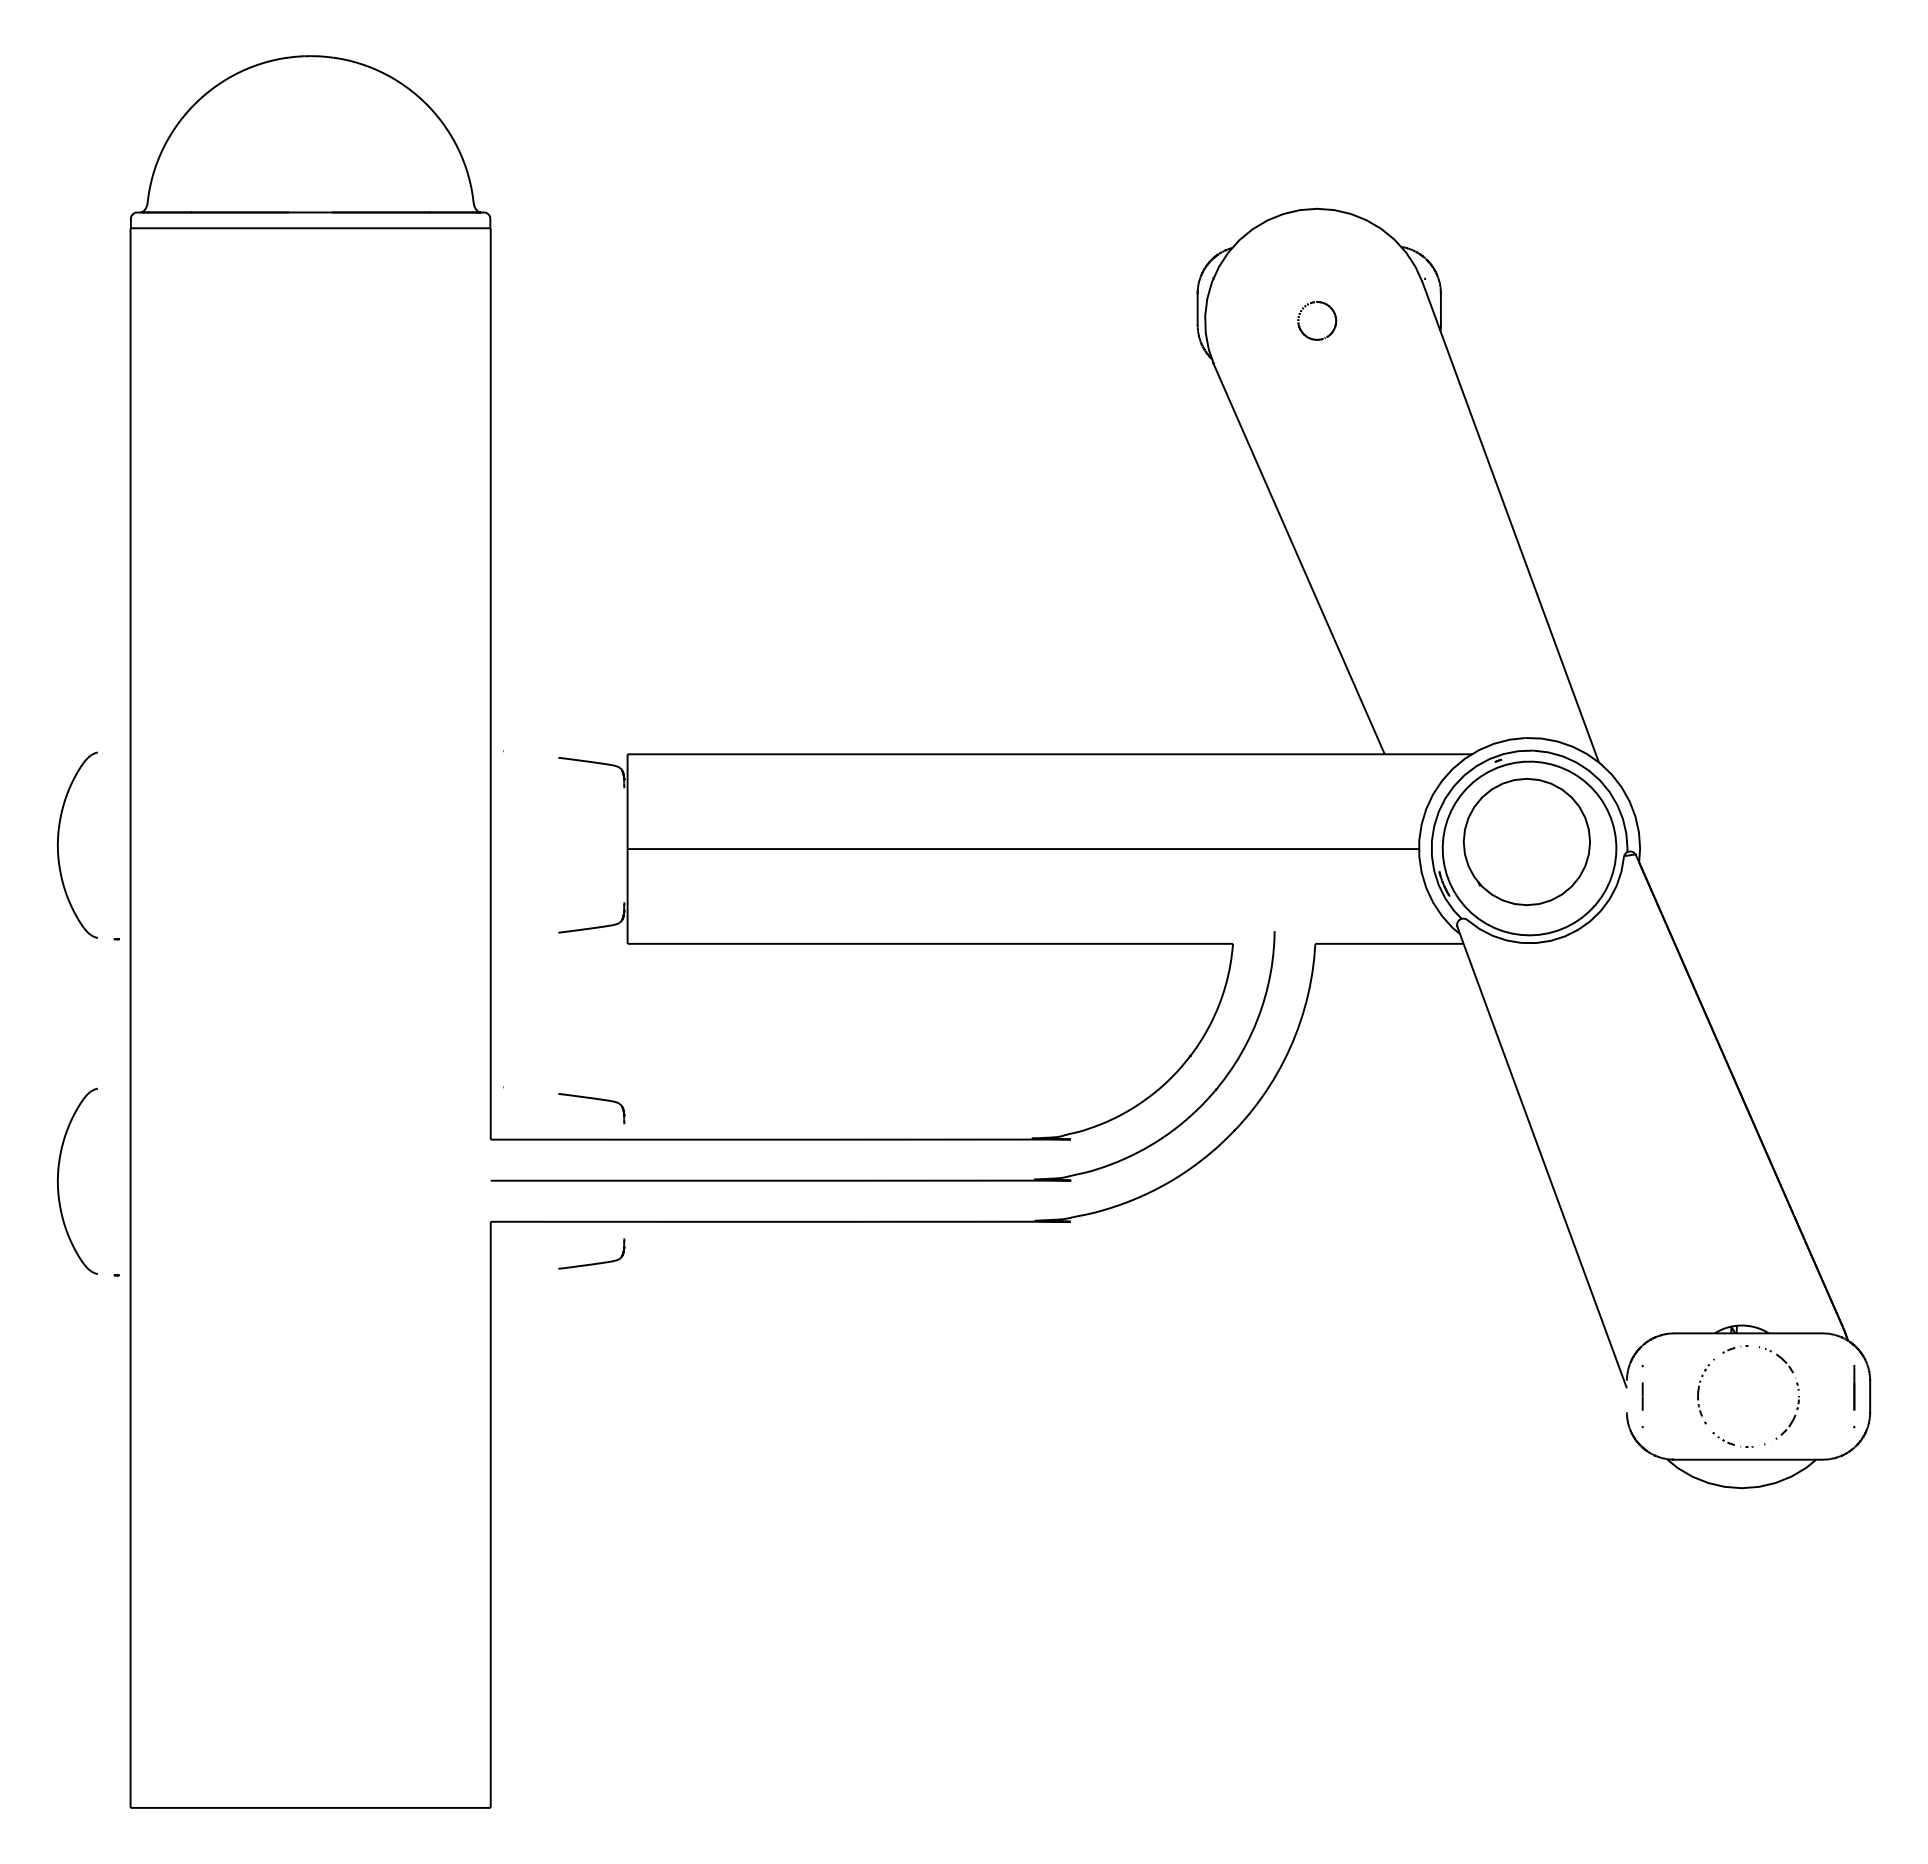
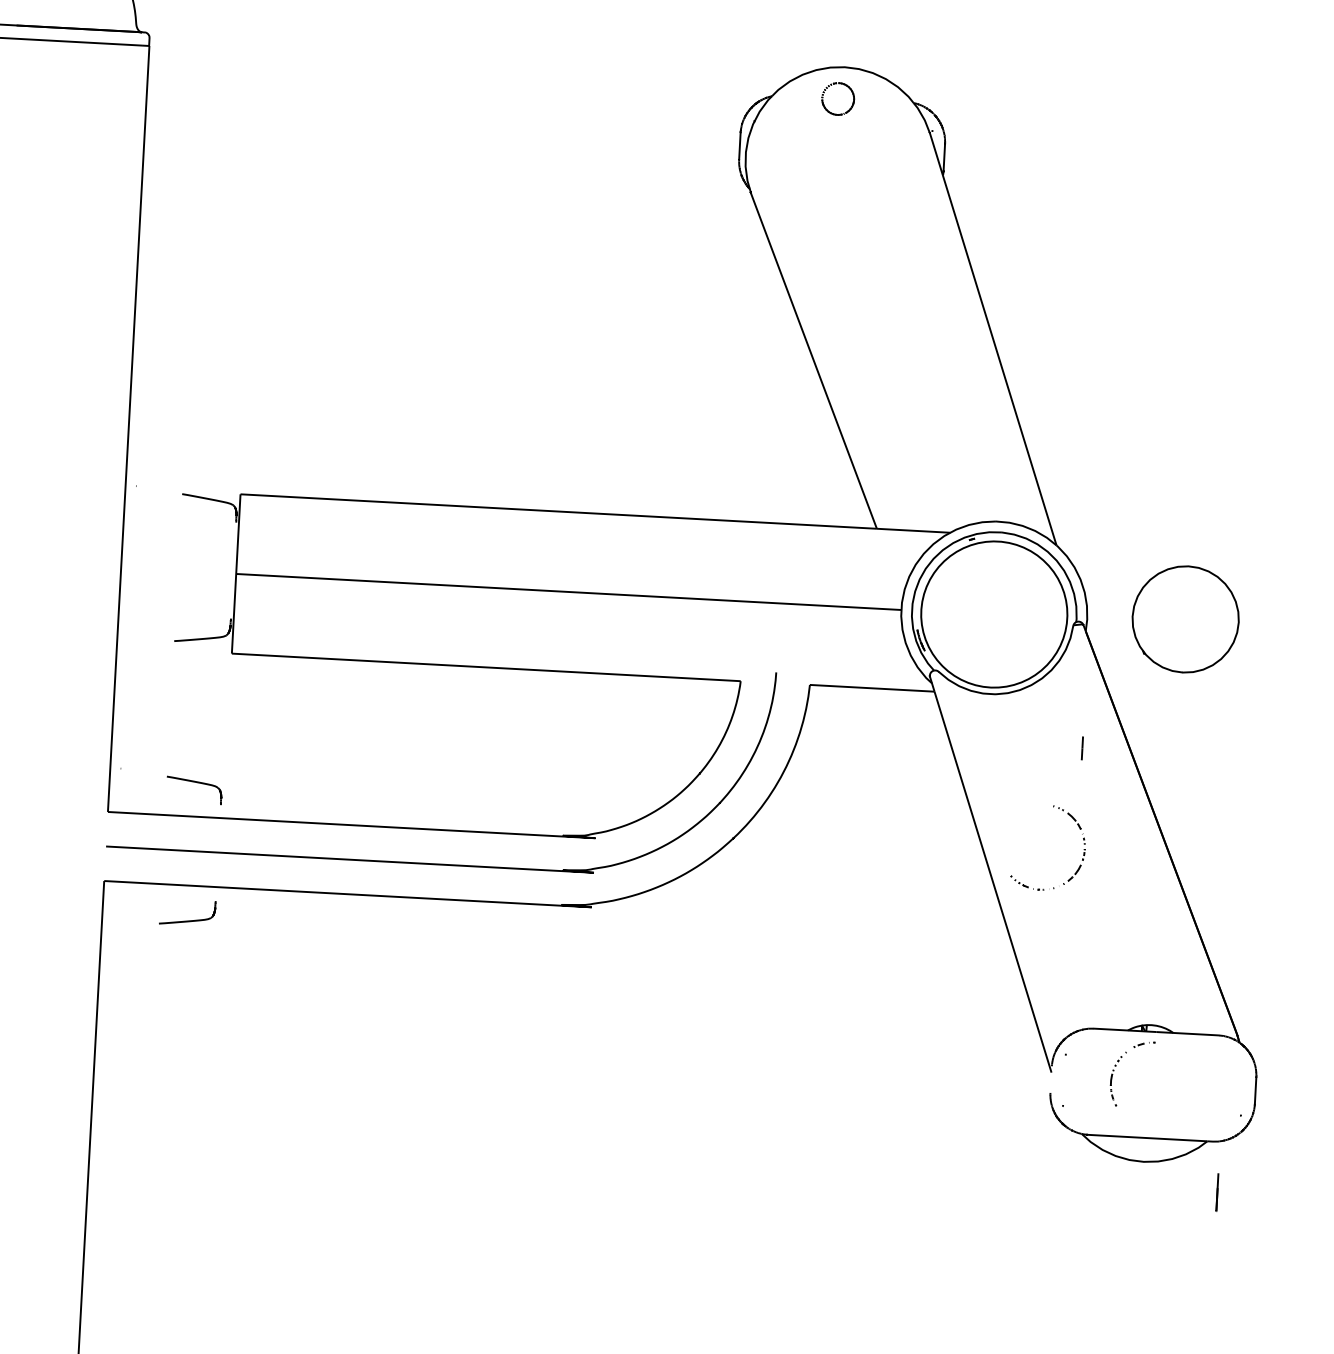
part: (1325, 305) -> (845, 86), moved
part: (1526, 842) -> (1185, 619), moved
line: (1854, 1387) -> (1217, 1192), moved
line: (1642, 1396) -> (1082, 748), moved
part: (1797, 1400) -> (1083, 852), moved

